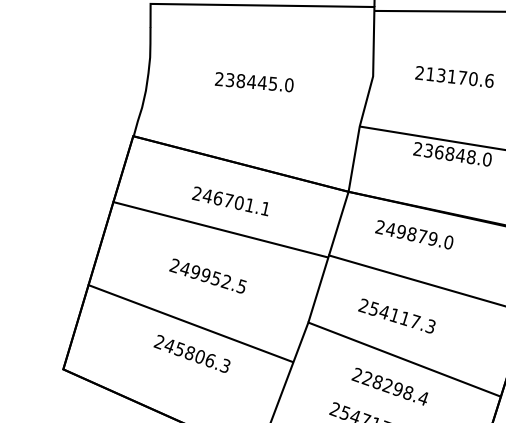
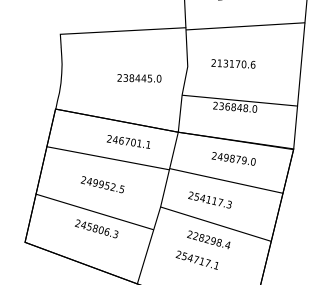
text: (254, 82) -> (139, 78), moved
text: (228, 200) -> (127, 141), moved
text: (413, 234) -> (233, 158), moved

